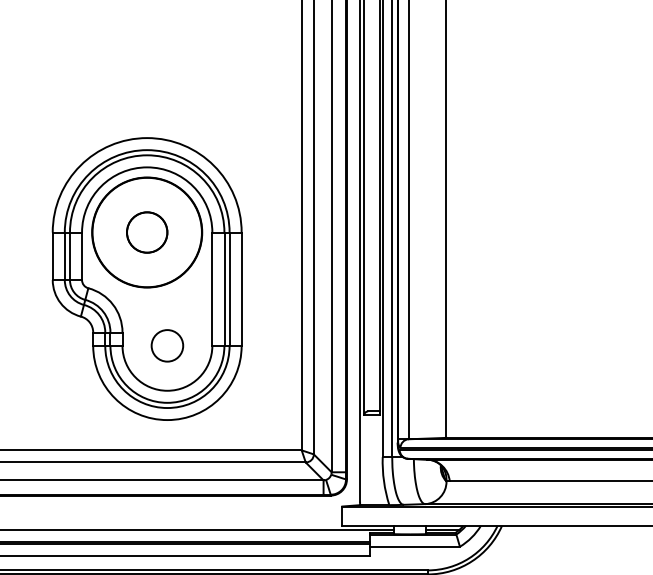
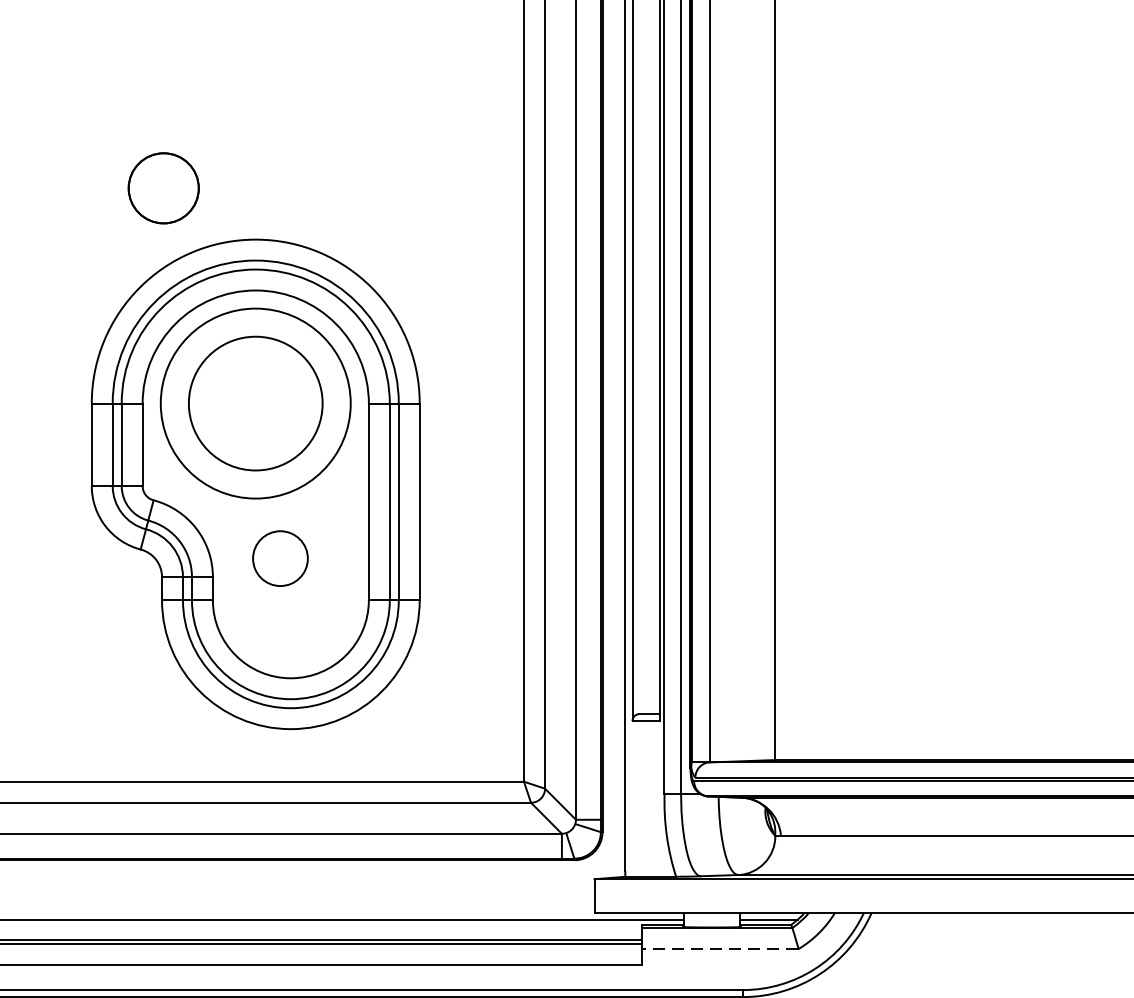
circle: (147, 232) -> (164, 188), moved
circle: (147, 232) -> (256, 403), size x0.7
circle: (167, 345) -> (280, 558), moved
line: (414, 546) -> (719, 948), solid -> dashed

